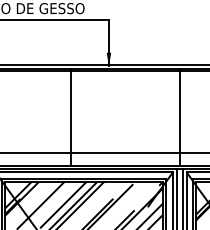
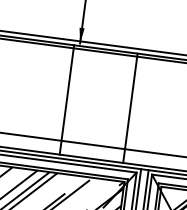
line: (70, 116) -> (66, 99), moved
line: (180, 116) -> (130, 107), moved

